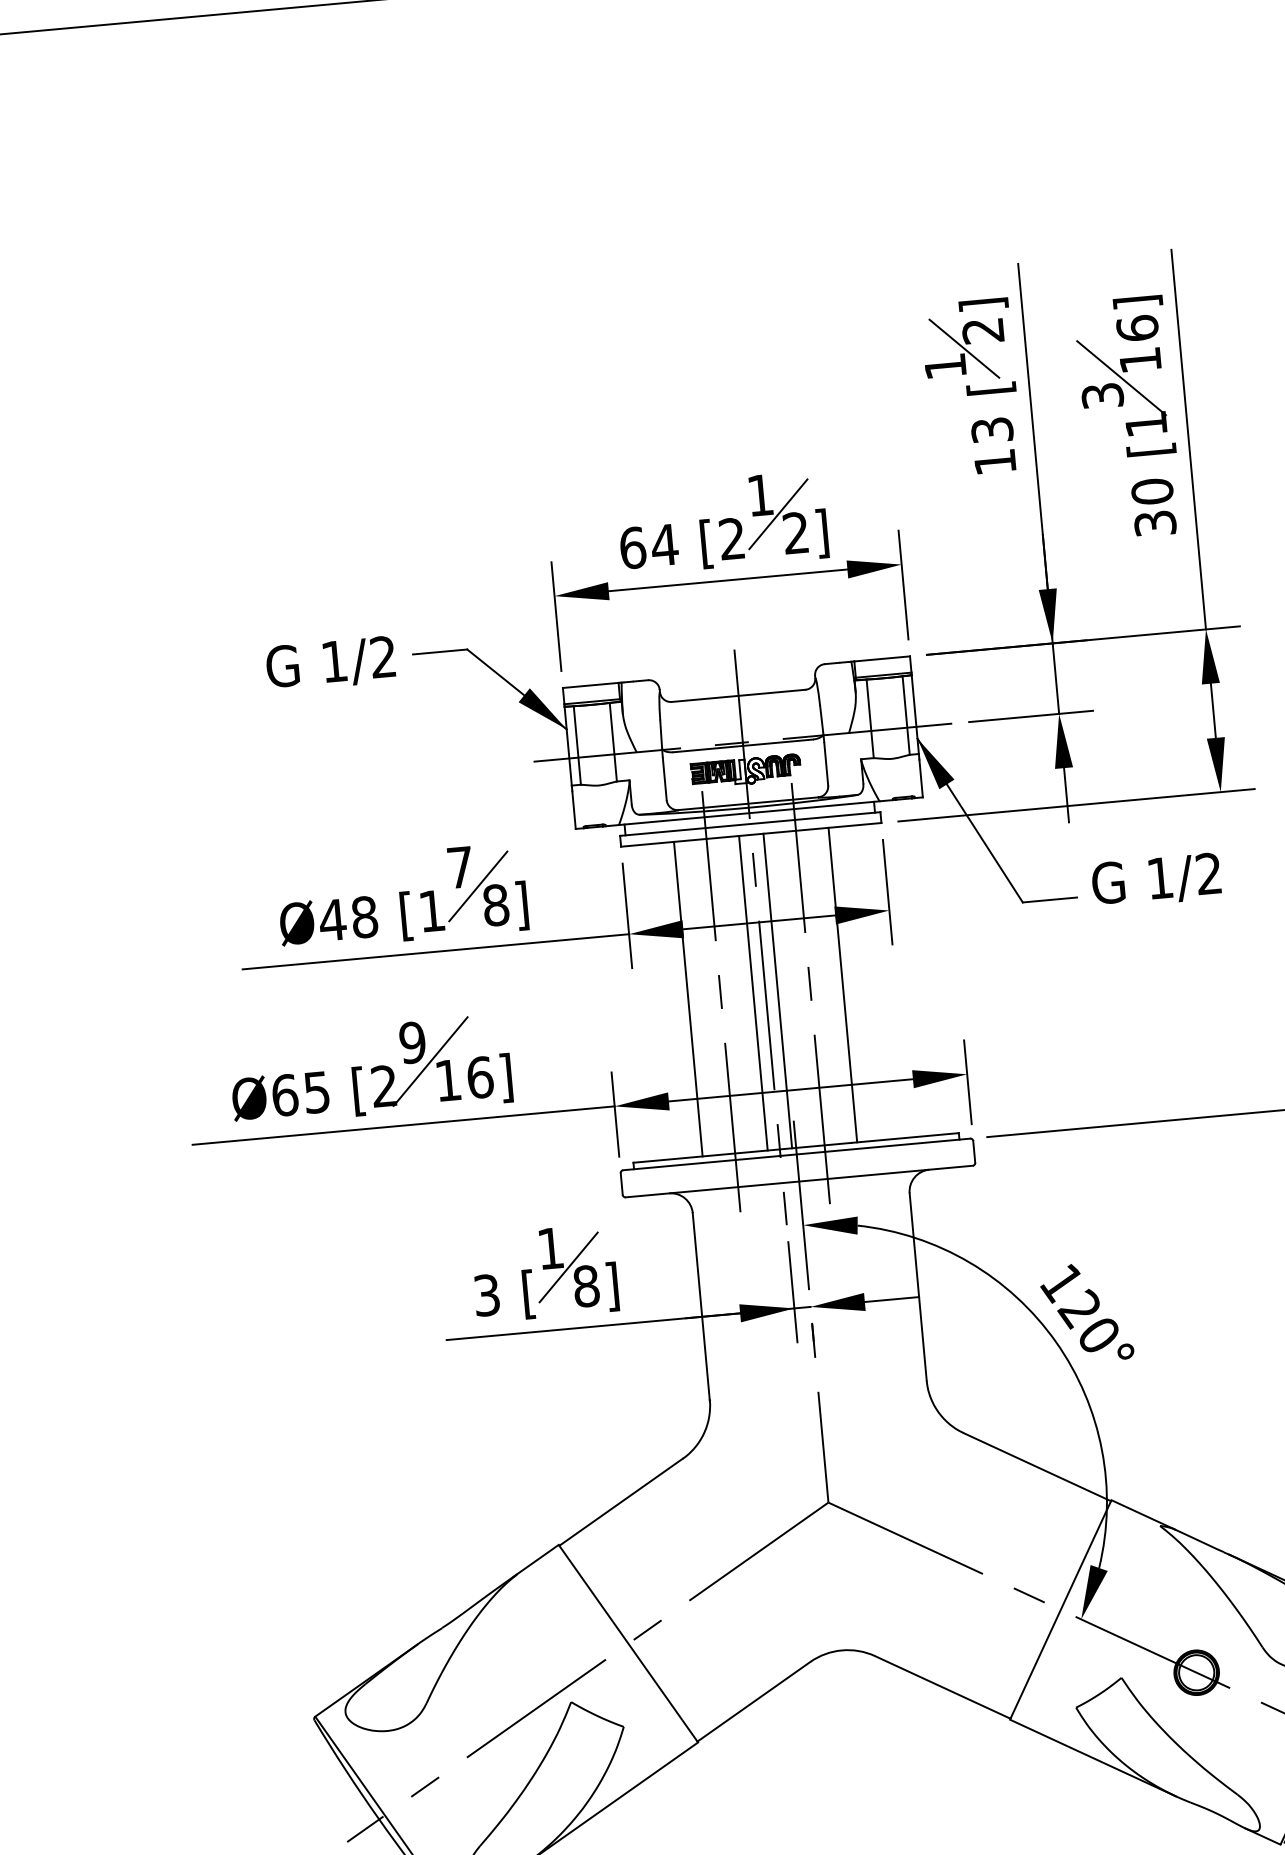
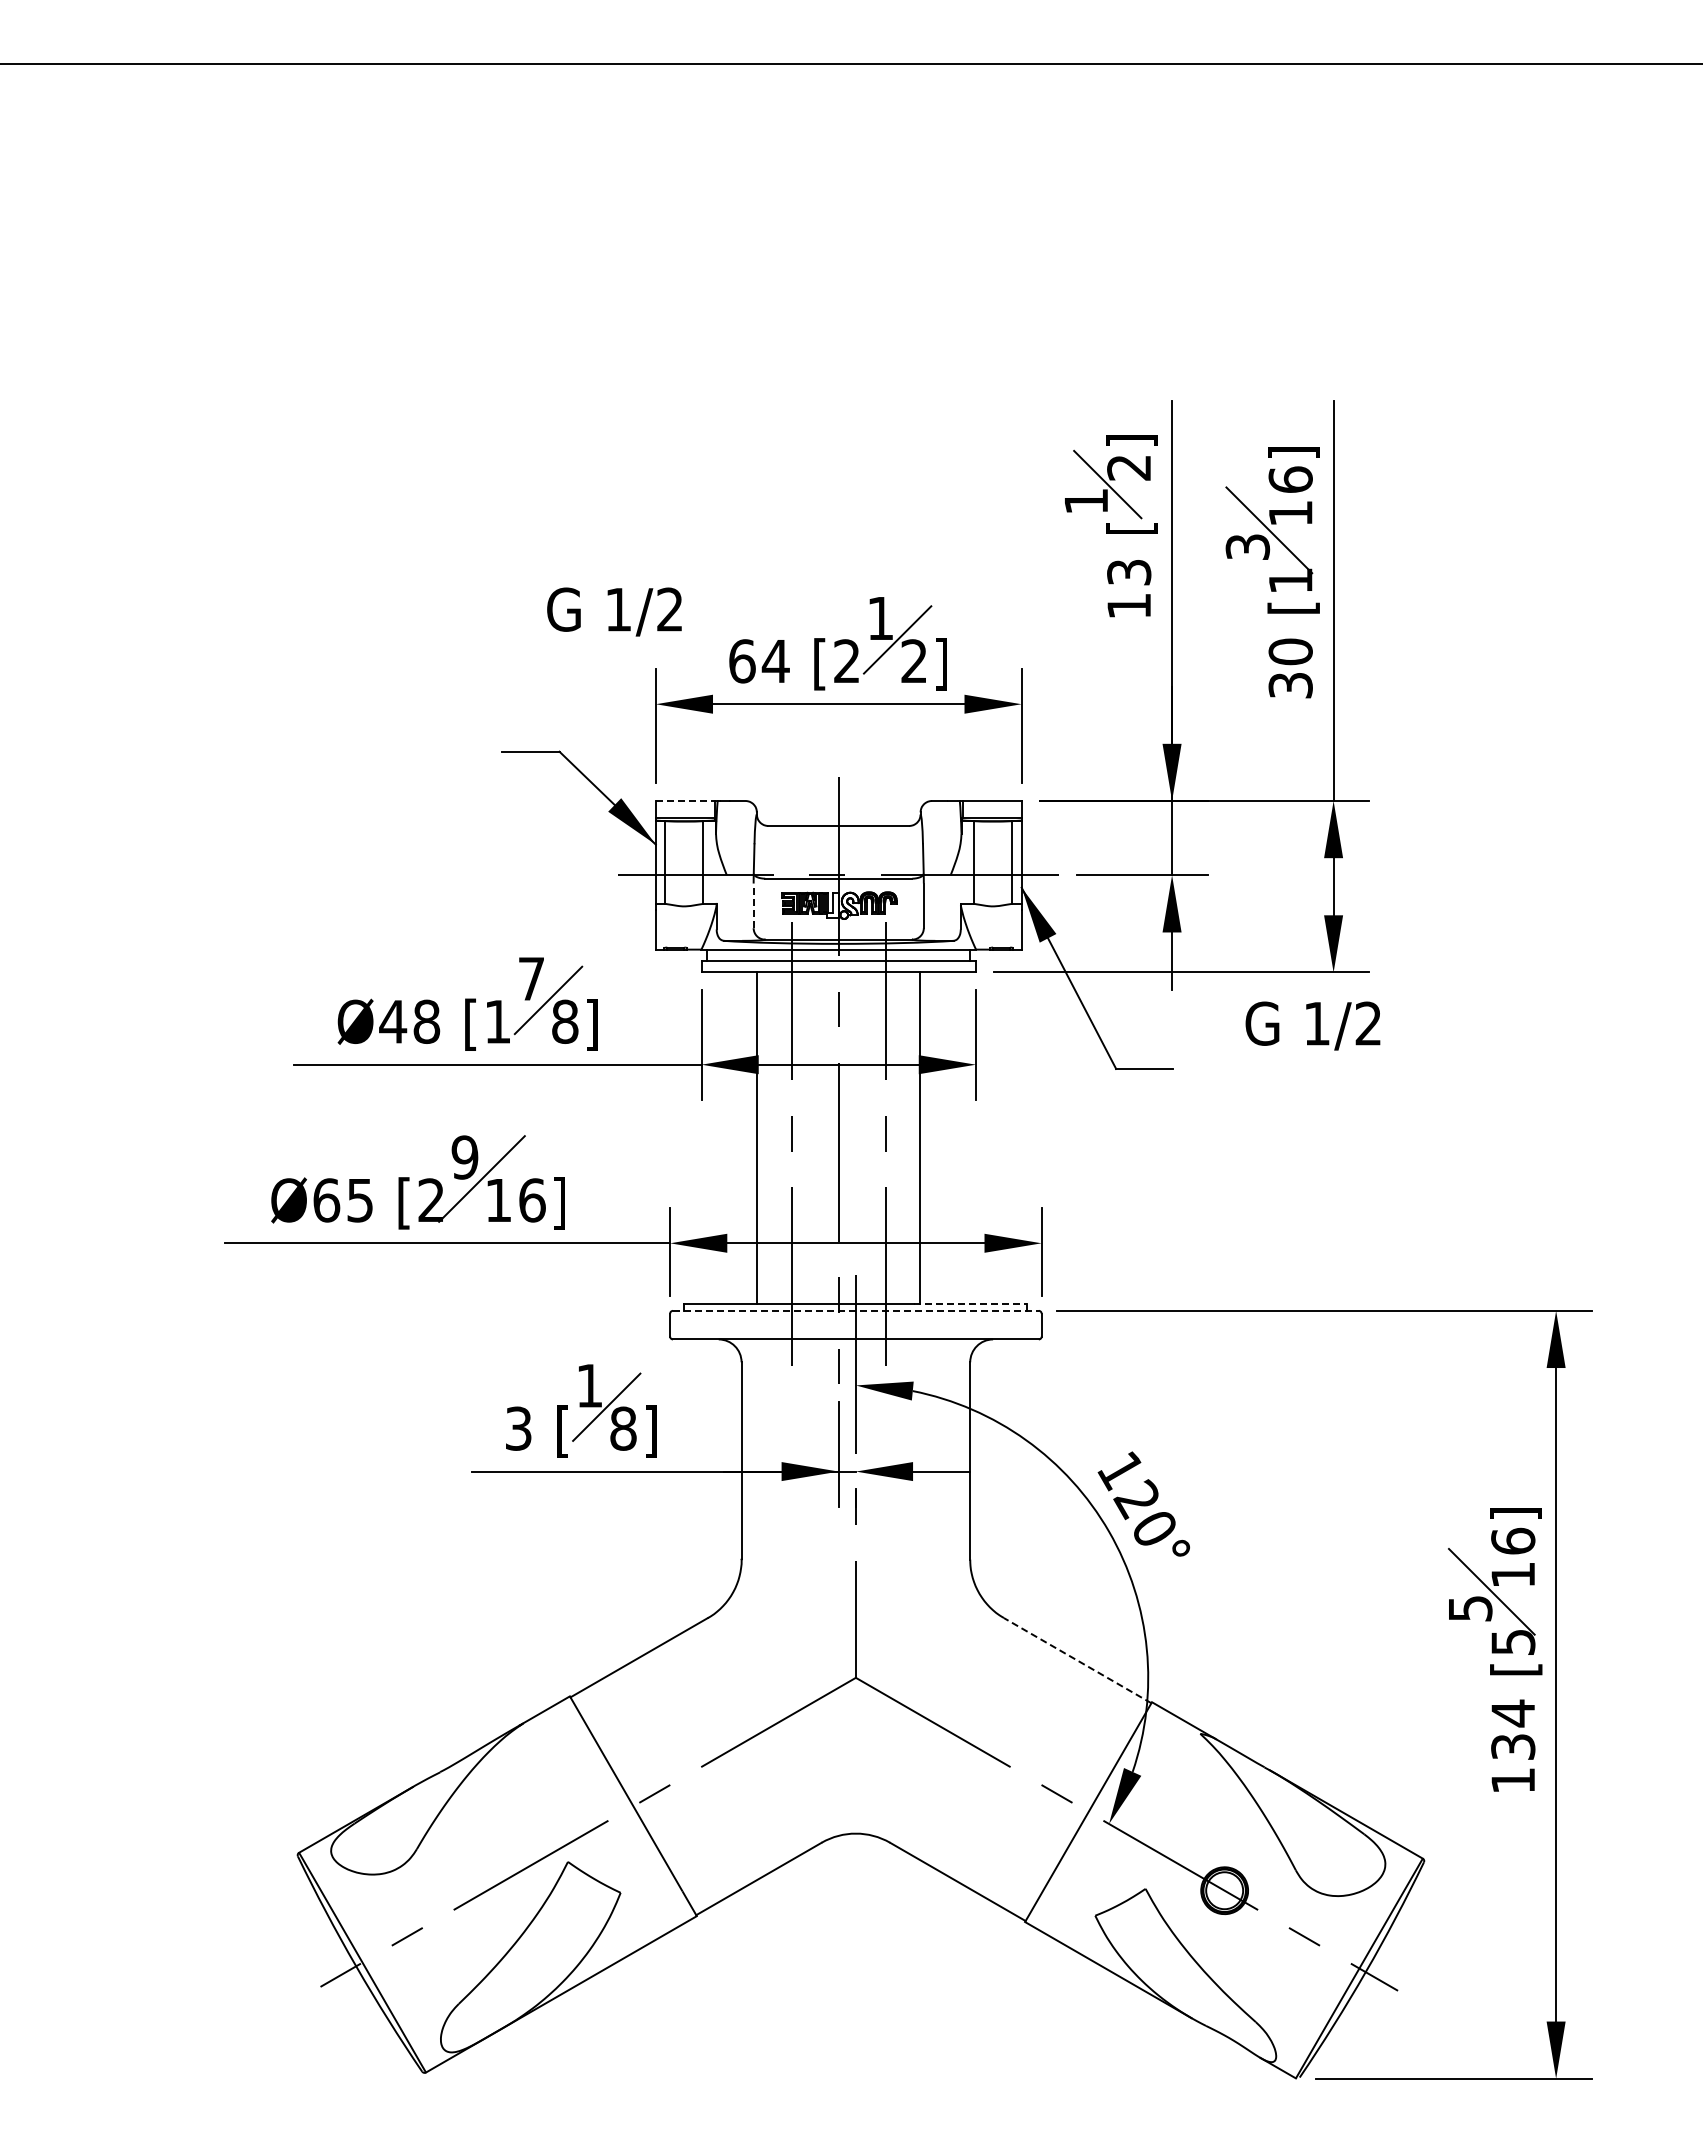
text: (330, 663) -> (614, 611), moved
line: (591, 685) -> (685, 801), solid -> dashed
line: (664, 778) -> (753, 905), solid -> dashed
text: (1155, 880) -> (1312, 1025), moved
line: (777, 991) -> (851, 1138), removed
line: (753, 993) -> (825, 1138), removed
line: (904, 1138) -> (970, 1304), solid -> dashed
line: (796, 1154) -> (855, 1310), solid -> dashed
line: (1037, 1467) -> (1077, 1660), solid -> dashed

